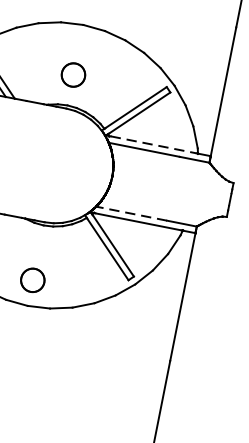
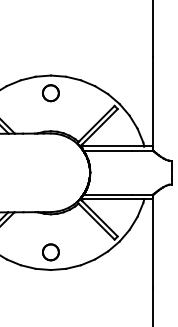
part: (72, 75) -> (50, 93), moved
line: (153, 145) -> (113, 146), dashed -> solid
line: (131, 212) -> (107, 194), dashed -> solid

